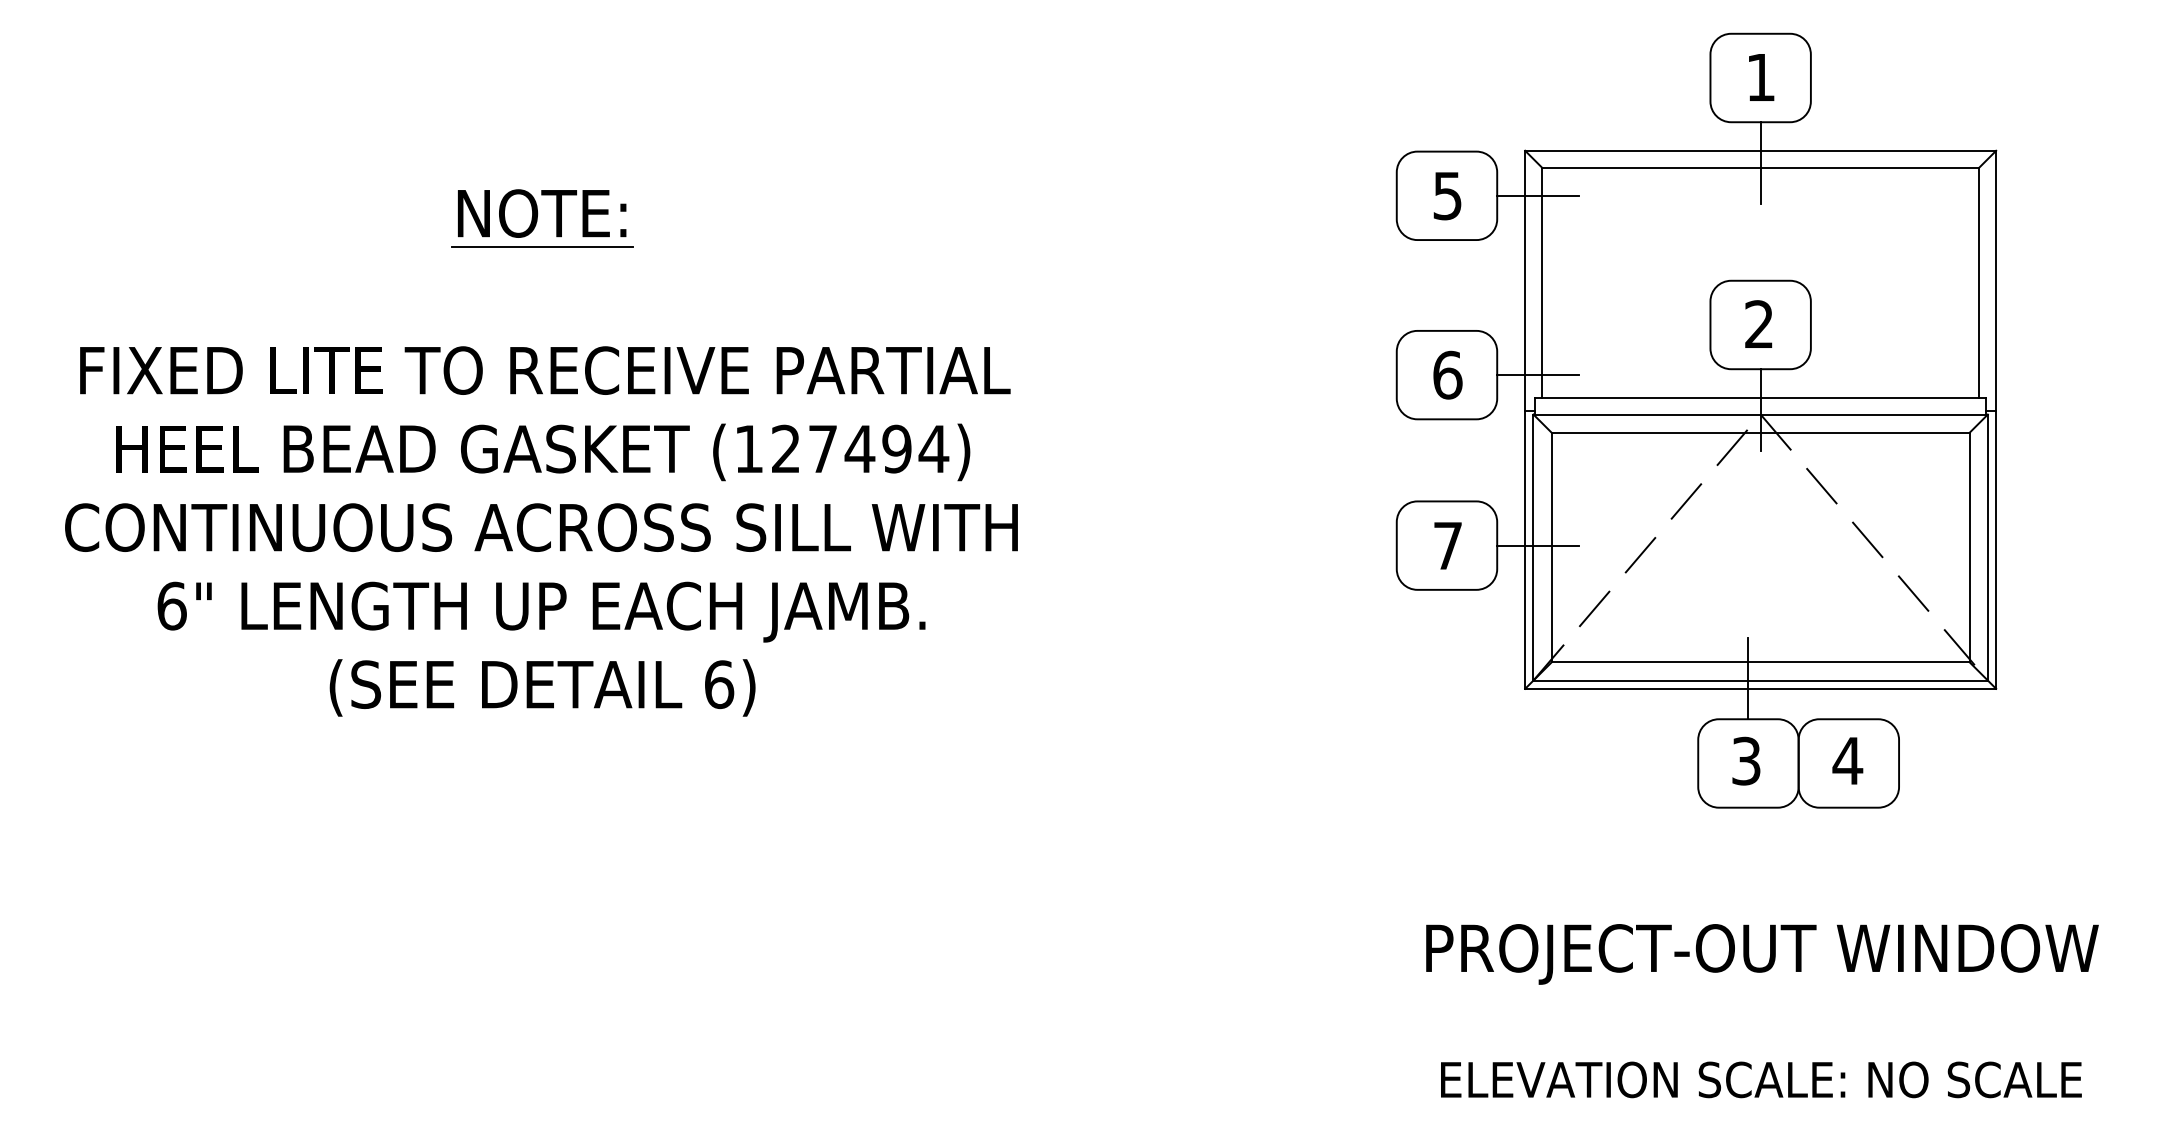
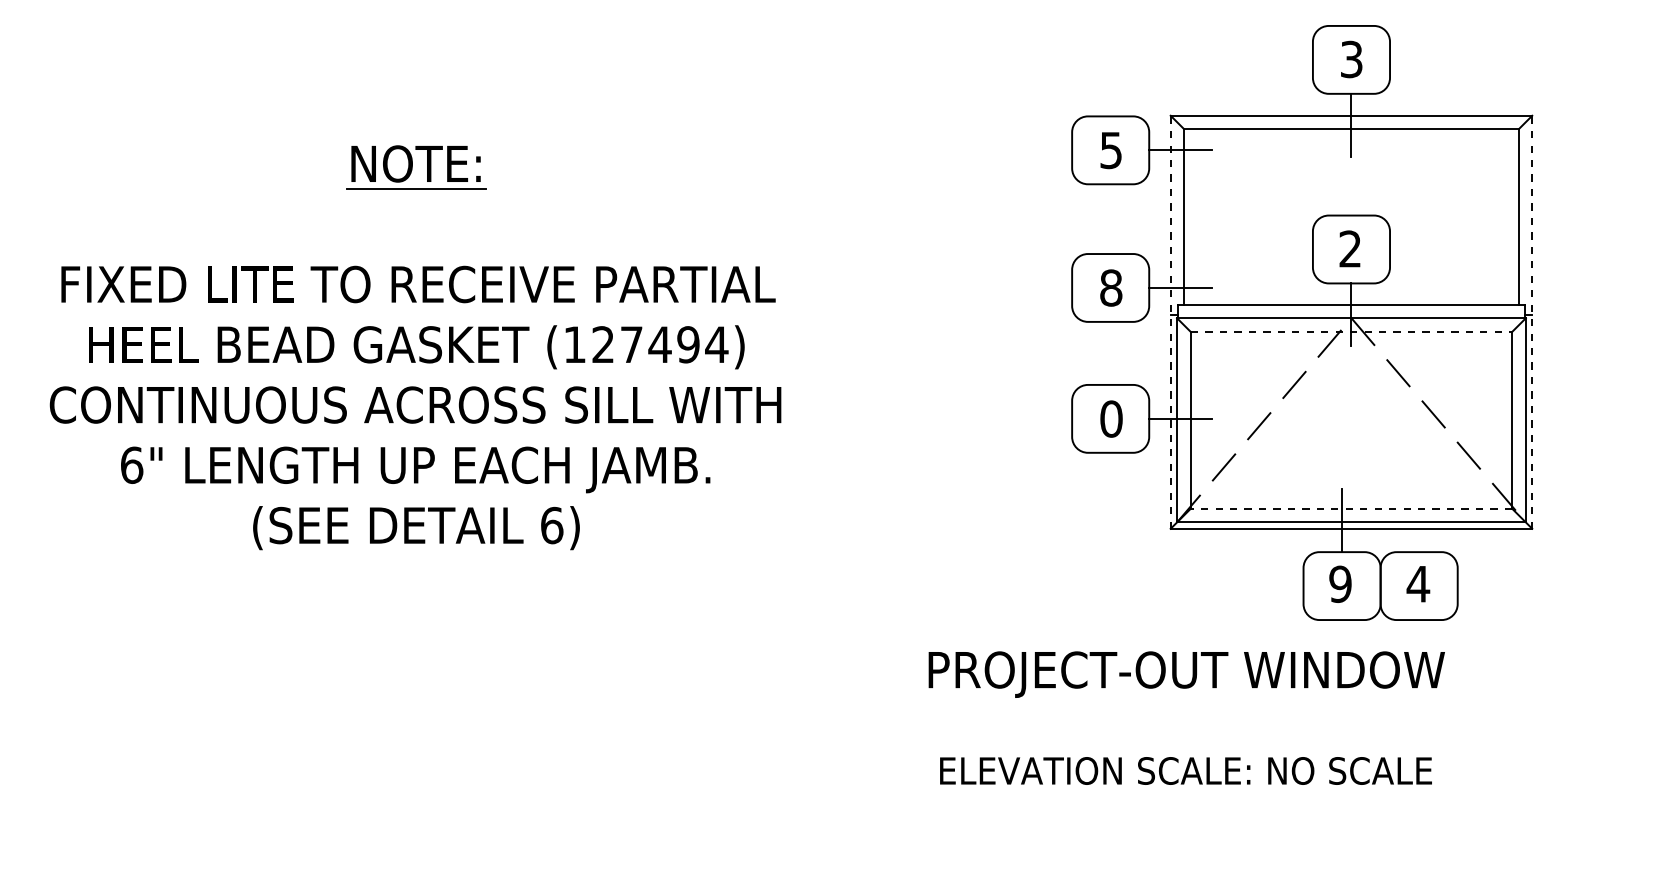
text: (1760, 77) -> (1351, 59), 1 -> 3
text: (1448, 374) -> (1111, 287), 6 -> 8
line: (1524, 420) -> (1170, 322), solid -> dashed
line: (1996, 420) -> (1532, 322), solid -> dashed
line: (1760, 433) -> (1351, 332), solid -> dashed
text: (1448, 545) -> (1111, 418), 7 -> 0
line: (1760, 662) -> (1351, 508), solid -> dashed
text: (1746, 760) -> (1340, 583), 3 -> 9
text: (1762, 1010) -> (1186, 717), moved

